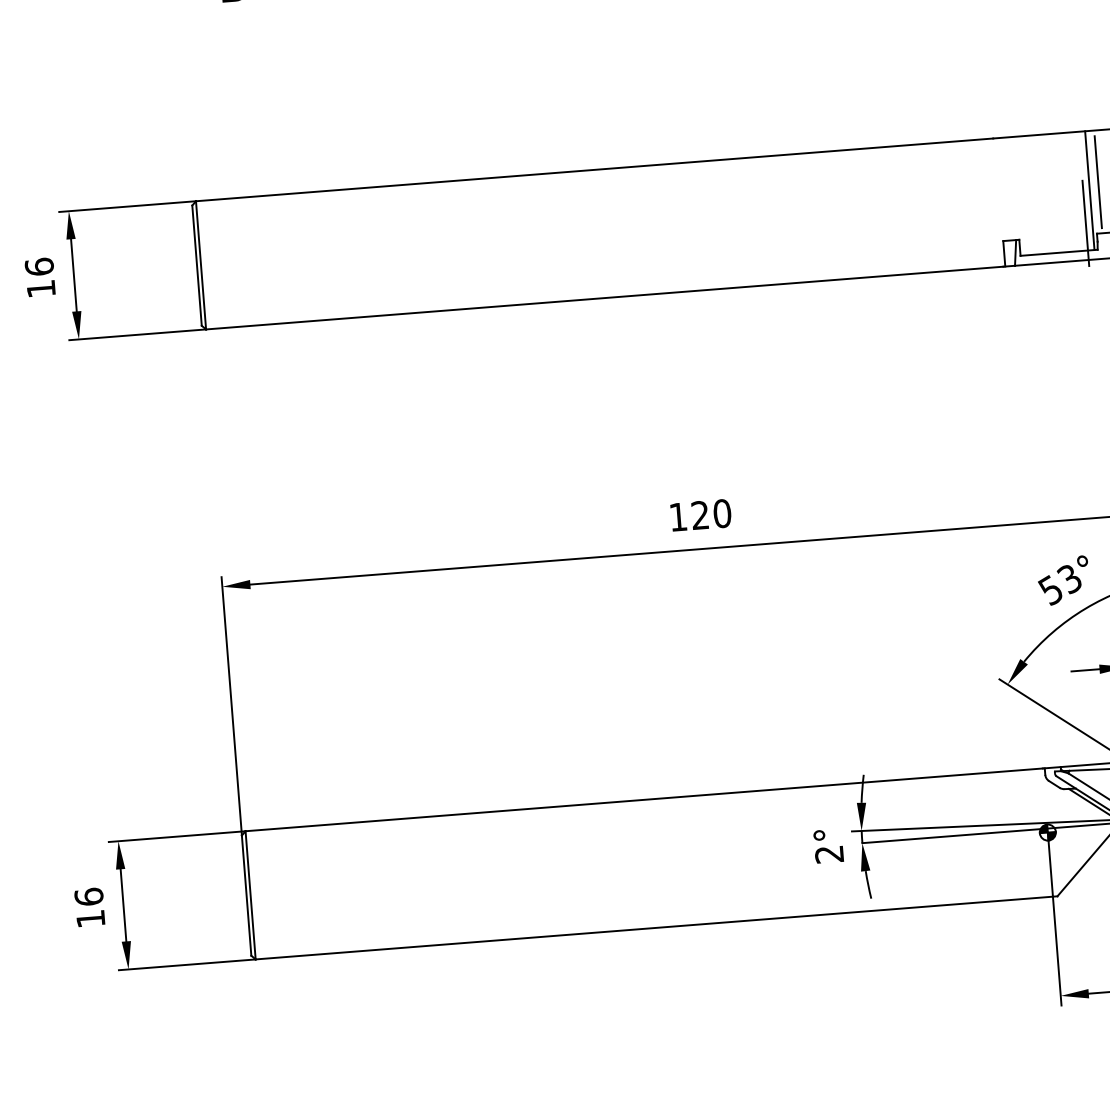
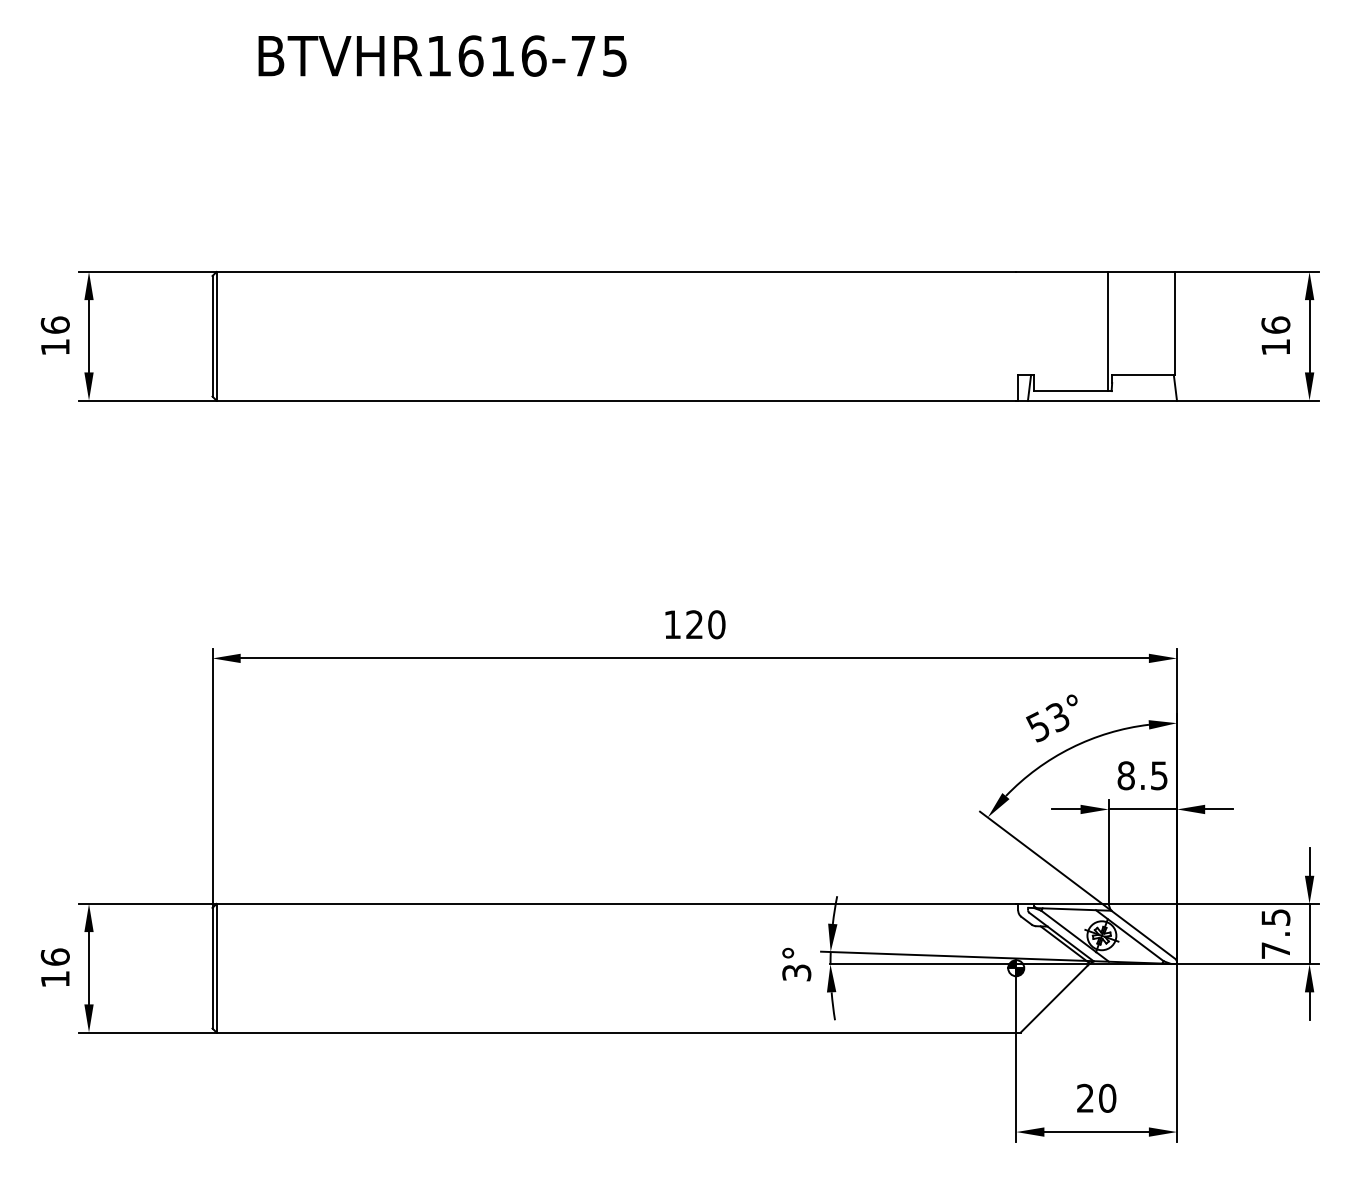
line: (1098, 181) -> (1117, 323), removed
line: (1085, 223) -> (1101, 363), removed
text: (829, 854) -> (796, 972), 2° -> 3°

